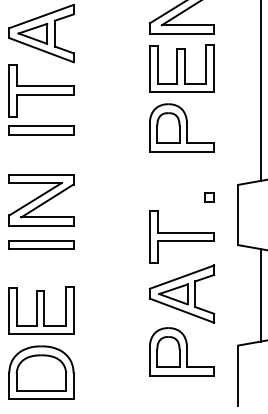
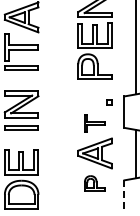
part: (180, 236) -> (94, 123), size x0.6
part: (180, 351) -> (94, 183), size x0.6
line: (238, 376) -> (124, 196), solid -> dashed

